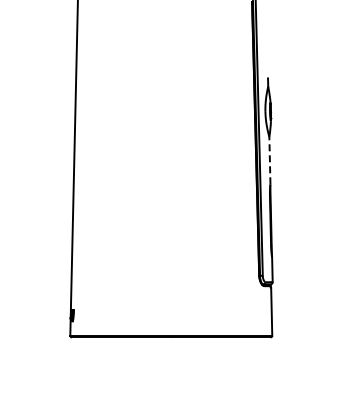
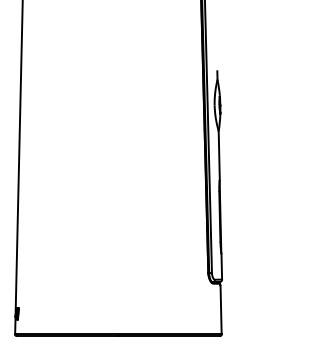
line: (269, 160) -> (218, 155), dashed -> solid

